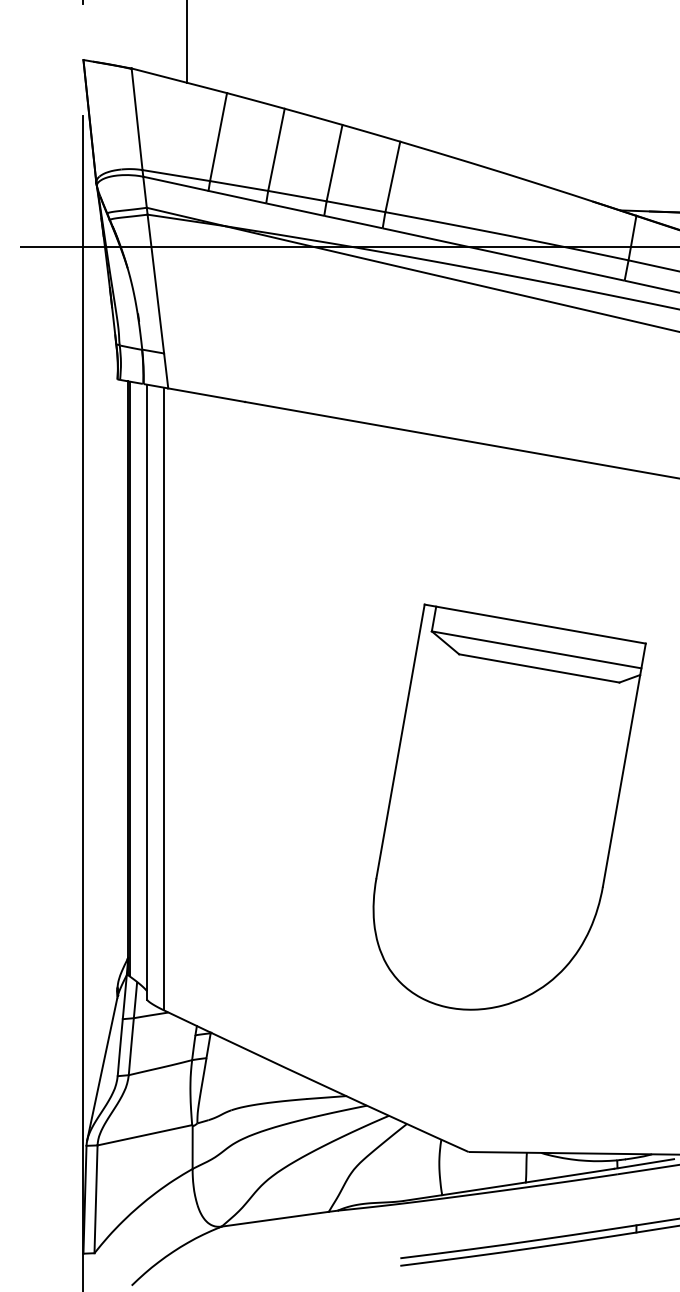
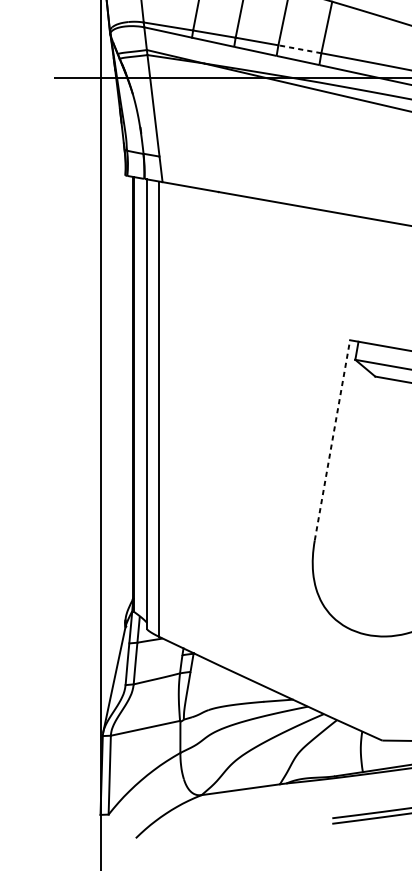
line: (356, 206) -> (300, 49), solid -> dashed
line: (400, 741) -> (332, 440), solid -> dashed

